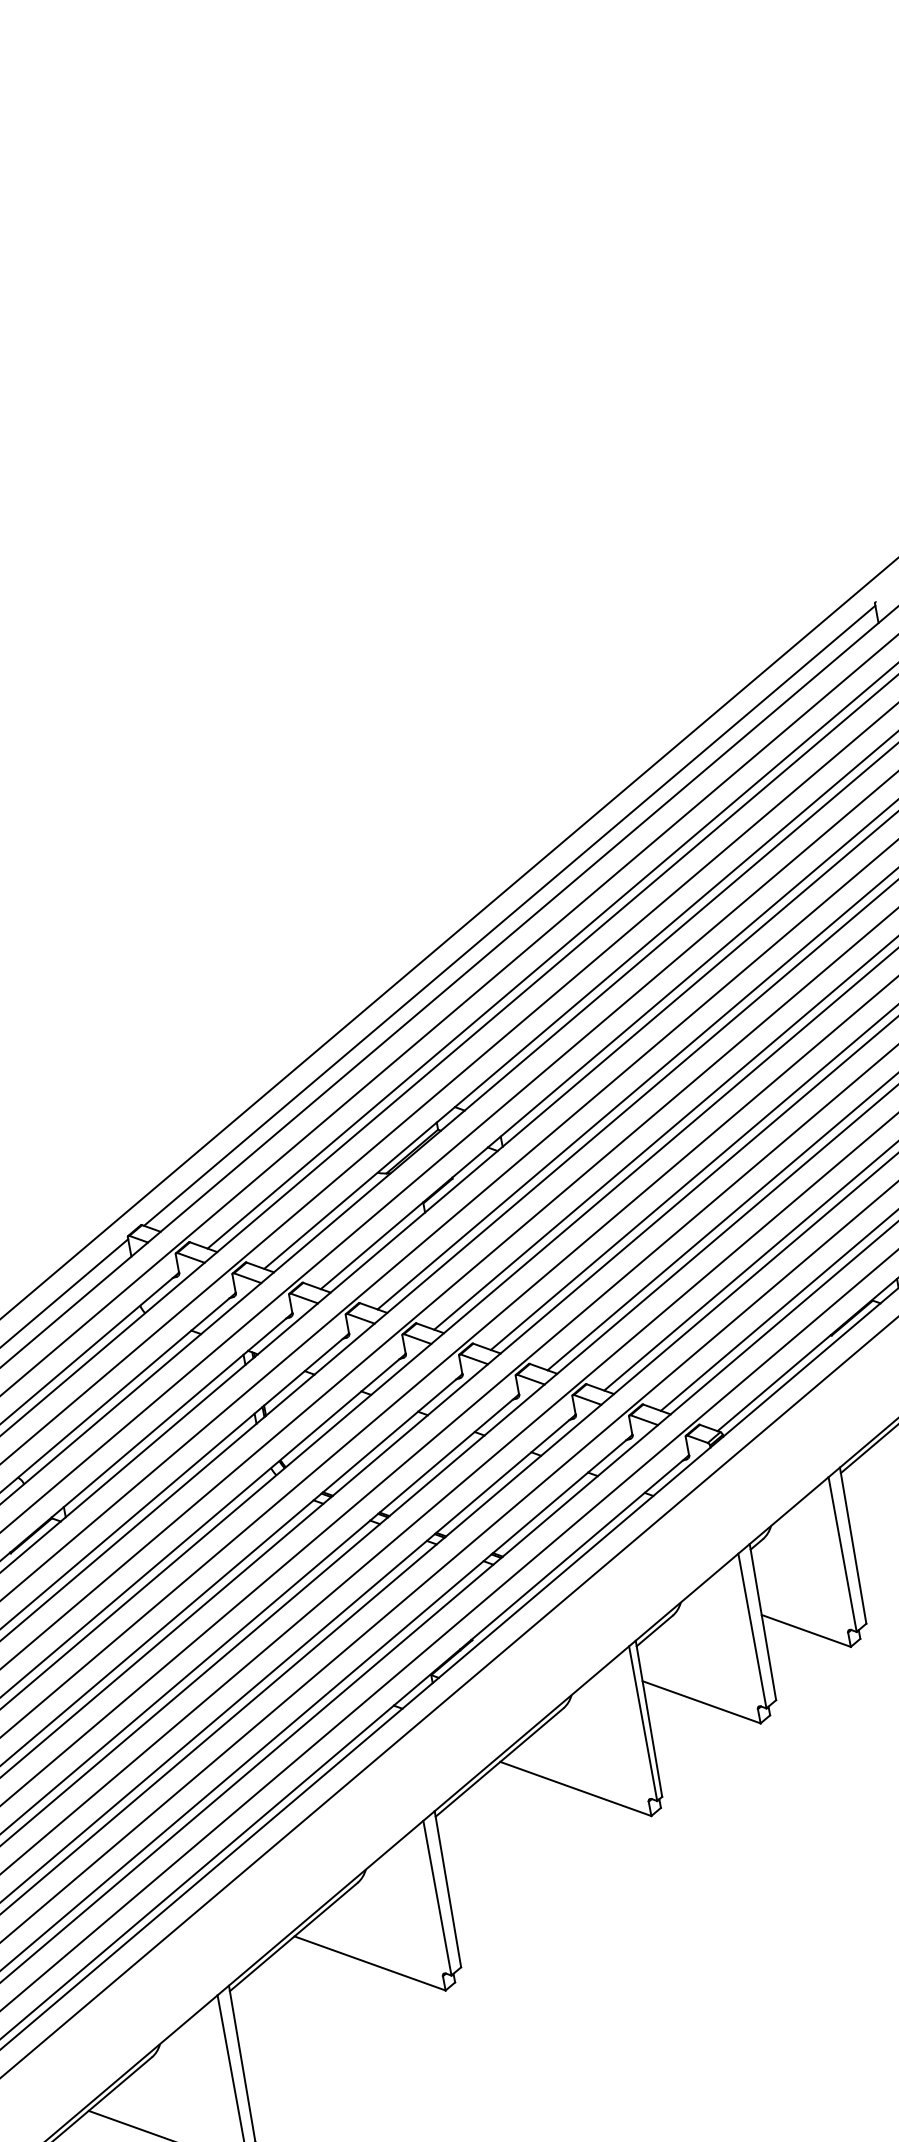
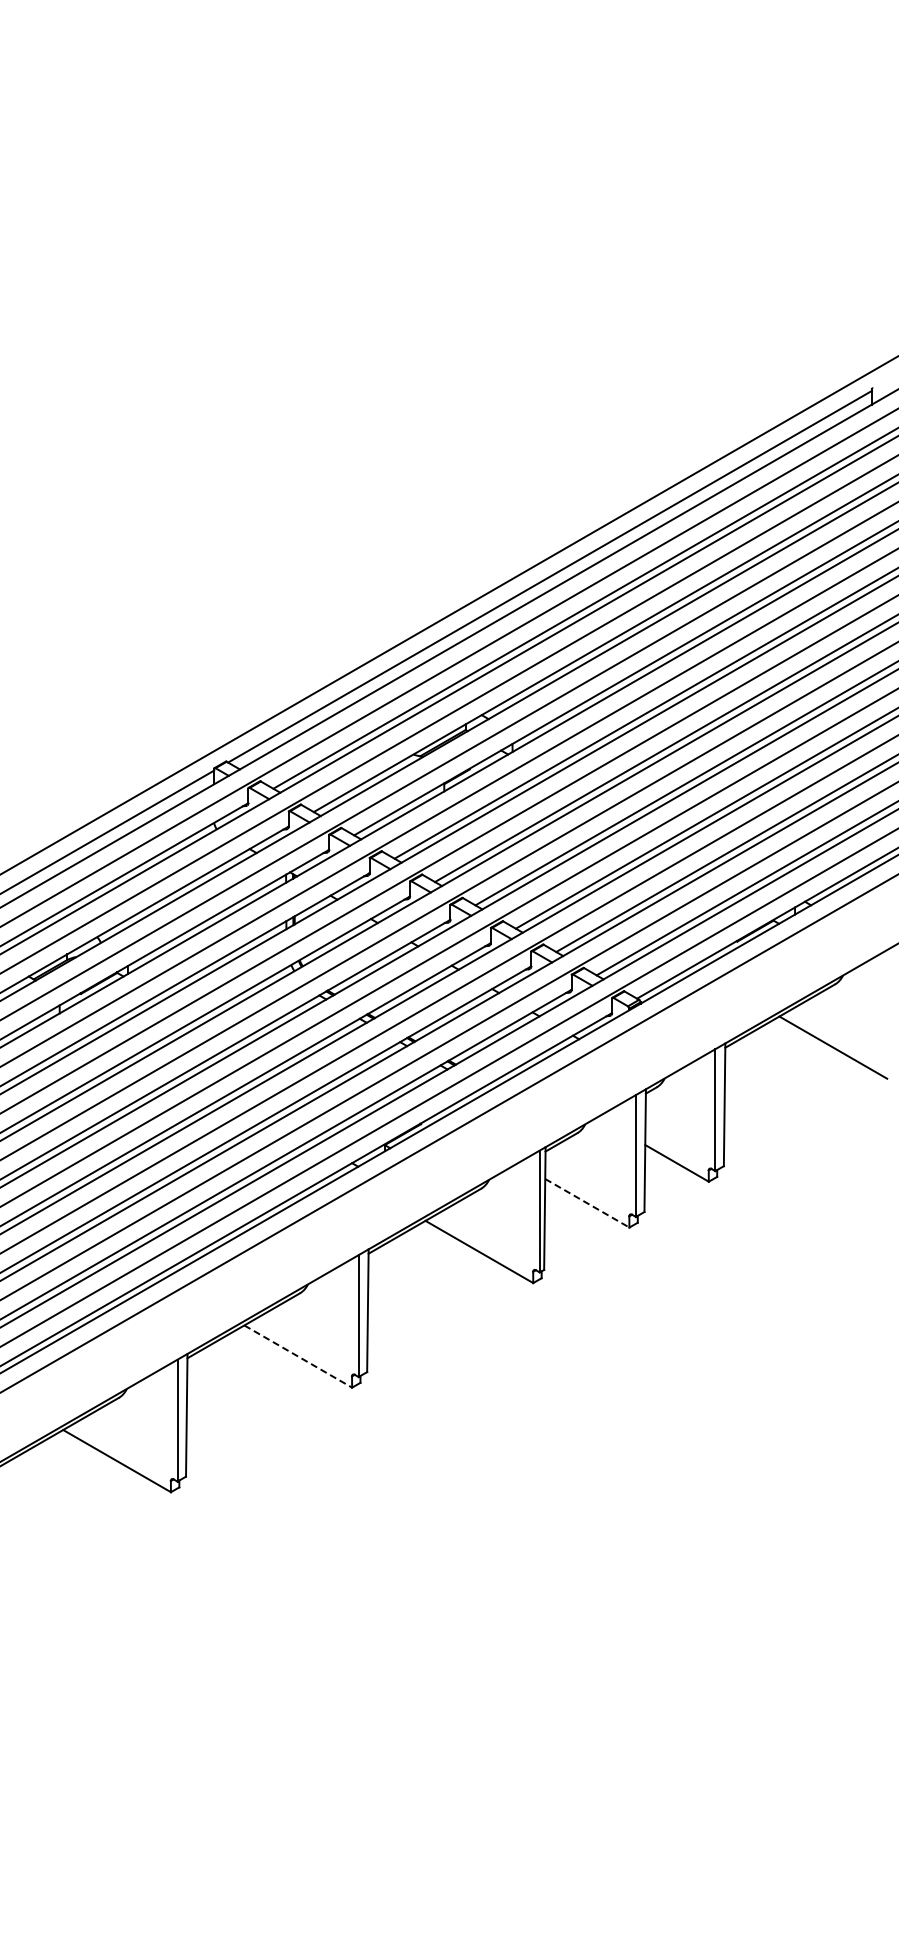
line: (701, 1702) -> (587, 1203), solid -> dashed
line: (370, 1963) -> (298, 1356), solid -> dashed

